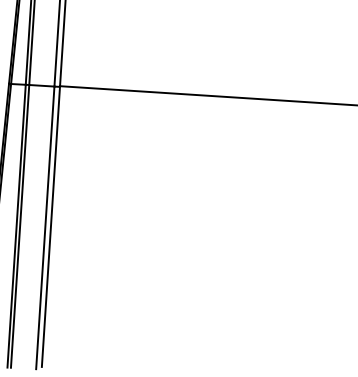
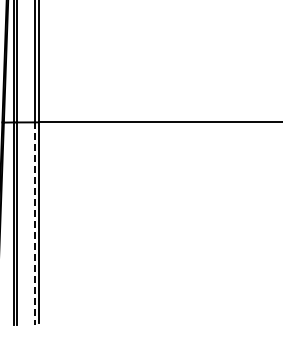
line: (44, 229) -> (34, 224), solid -> dashed

